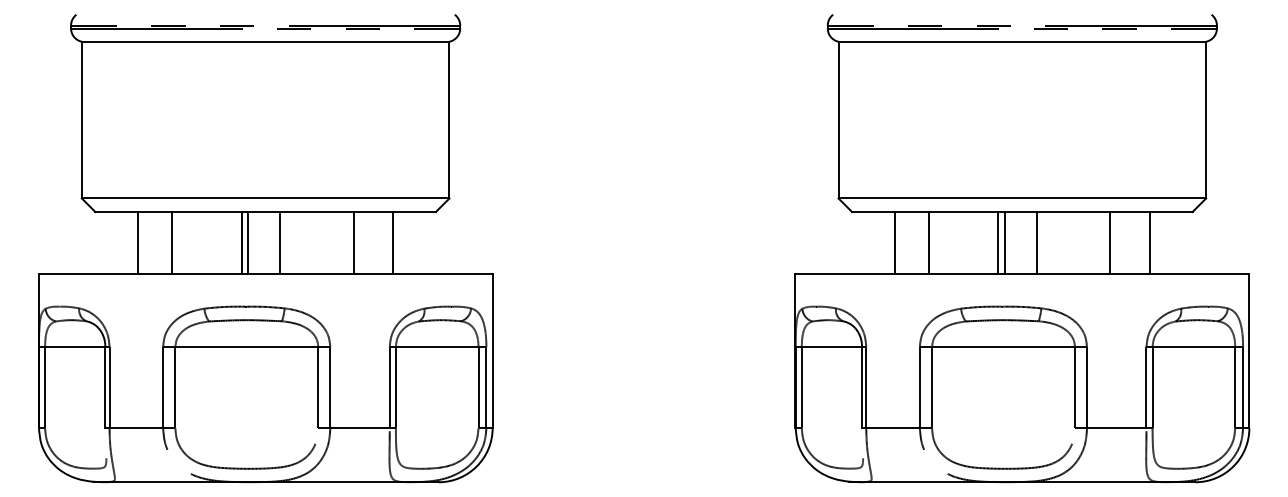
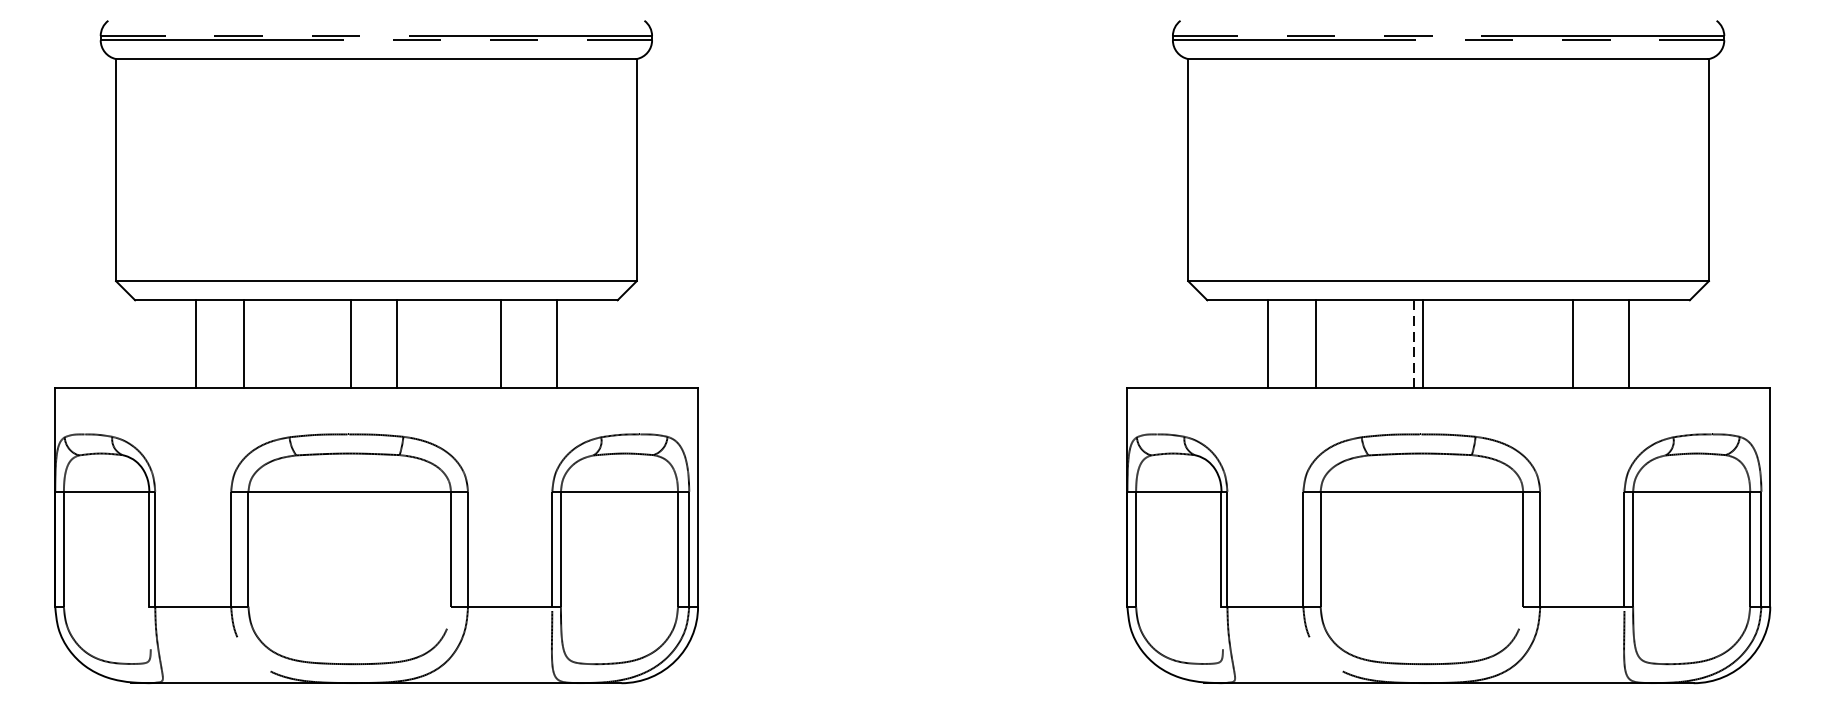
line: (998, 242) -> (1414, 343), solid -> dashed
line: (241, 243) -> (342, 344), removed
line: (1036, 243) -> (1468, 344), removed

